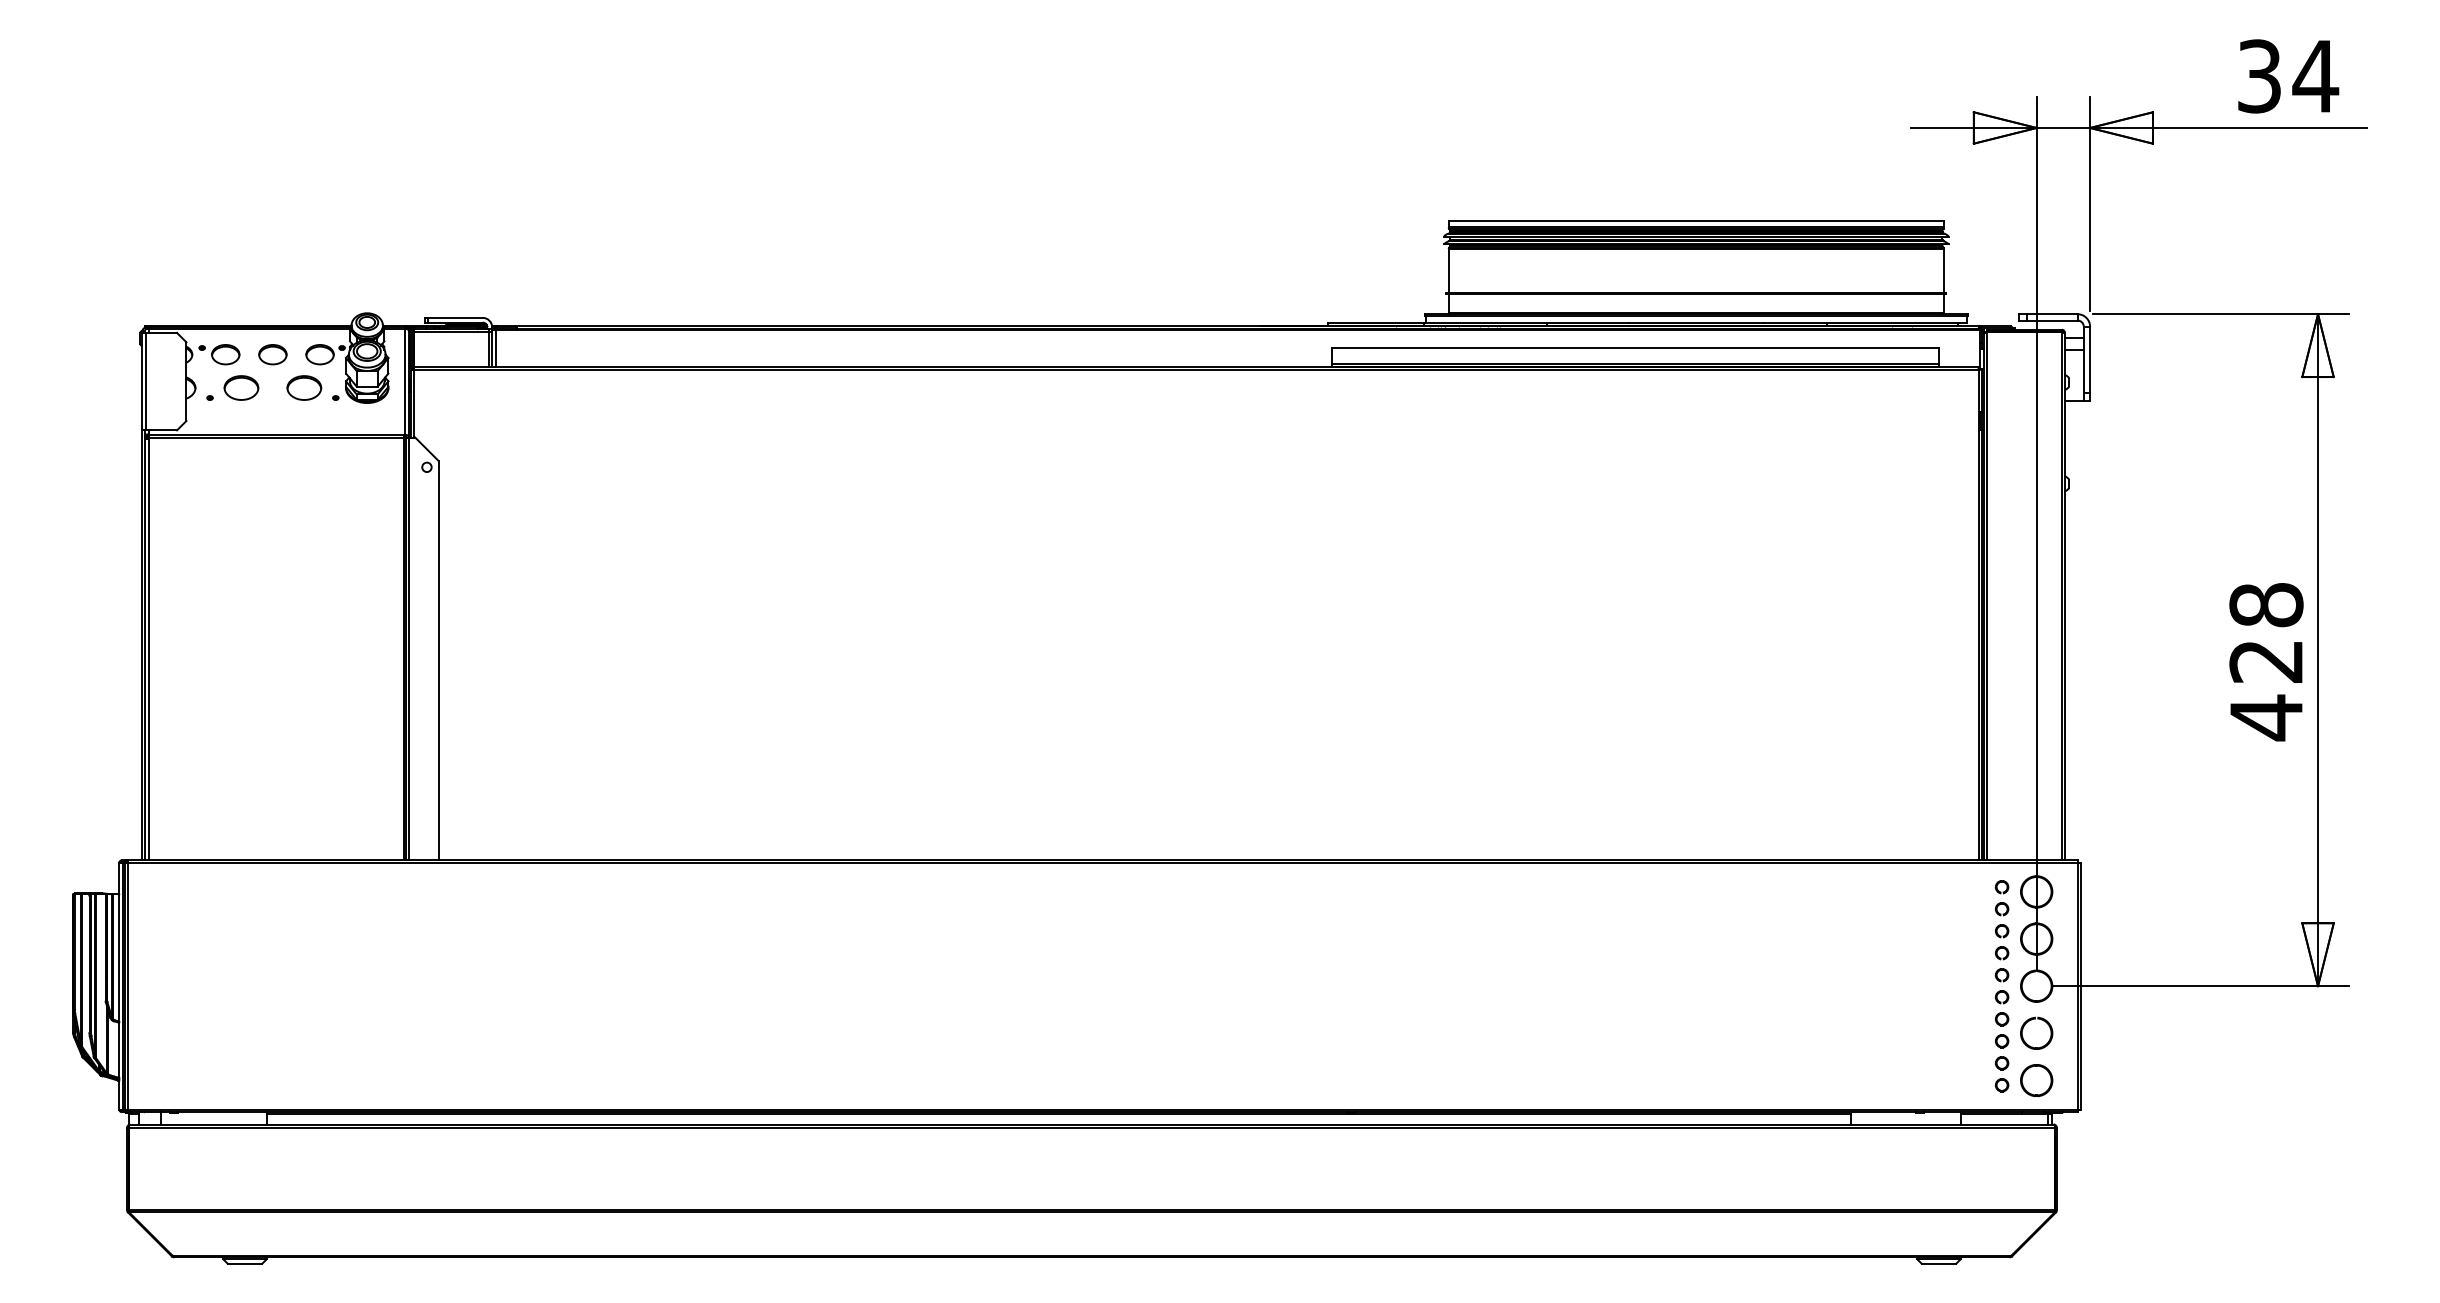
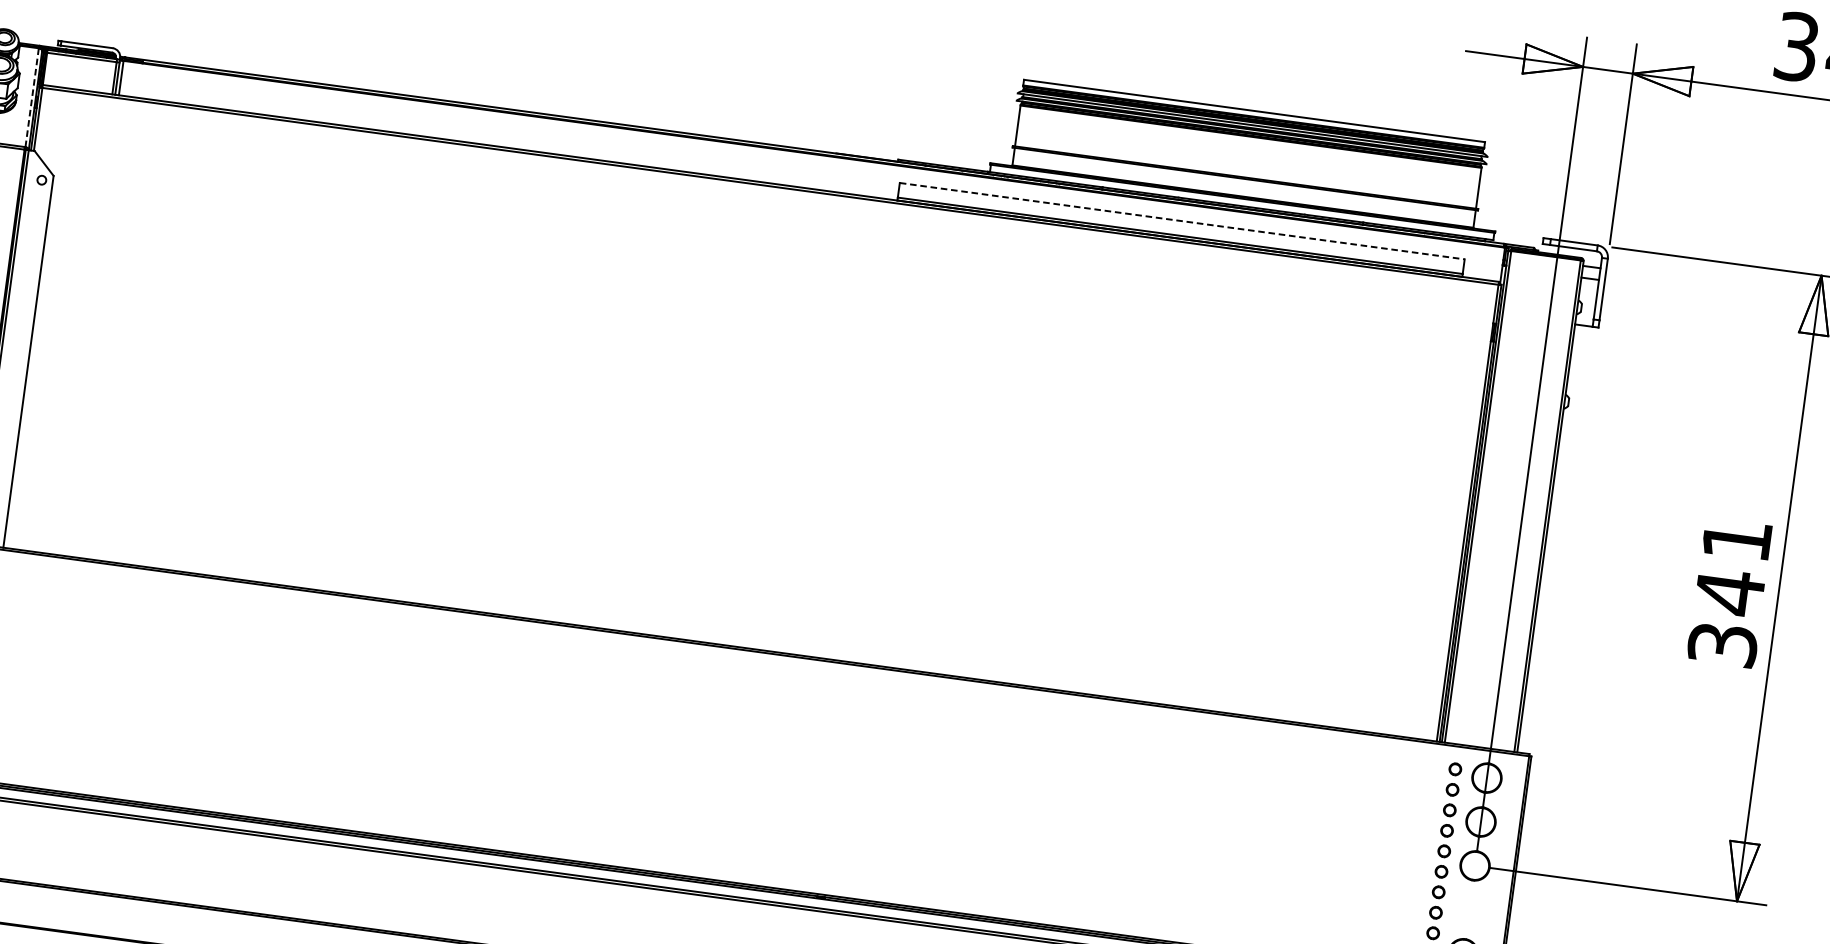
line: (1636, 347) -> (1182, 220), solid -> dashed
line: (404, 381) -> (31, 97), solid -> dashed
text: (2266, 662) -> (1729, 593), 428 -> 341
part: (2028, 1022) -> (1462, 898), removed

